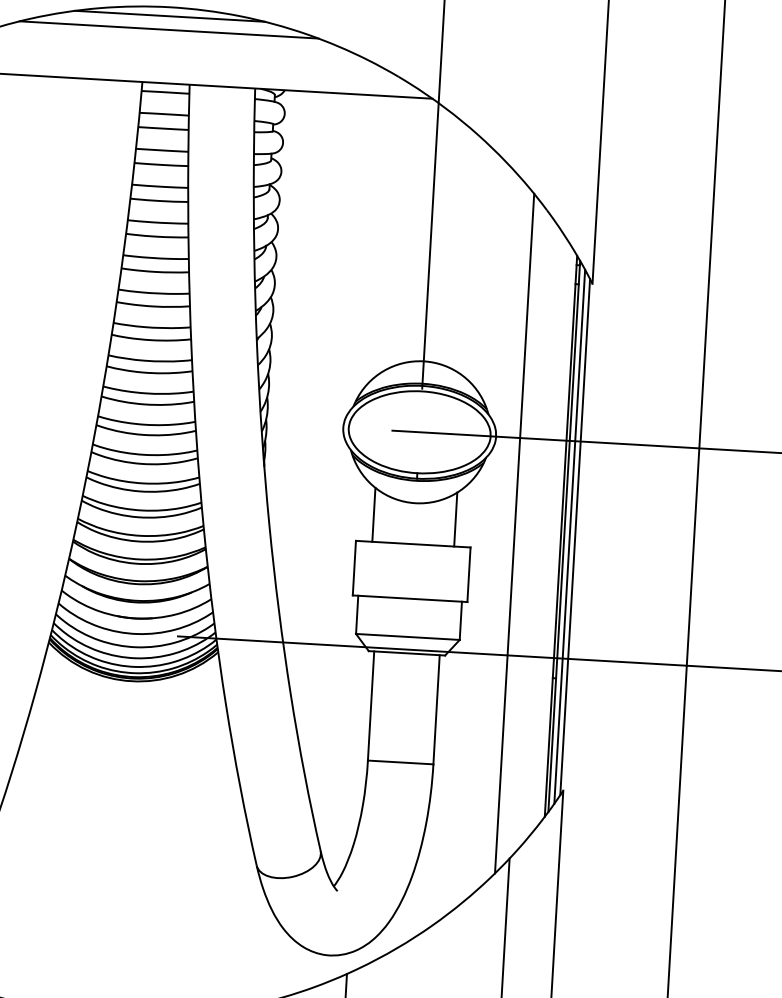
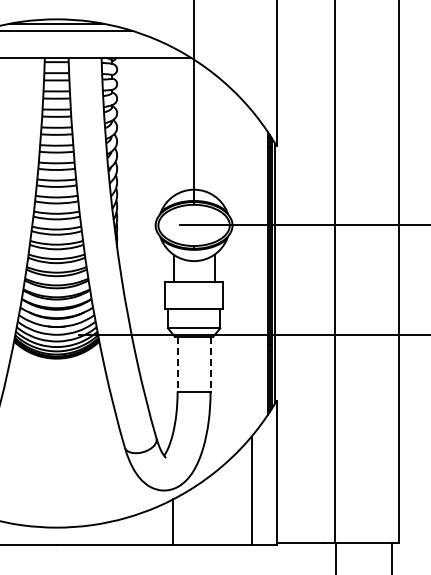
line: (514, 533) -> (244, 273), removed
line: (370, 706) -> (177, 364), solid -> dashed
line: (436, 710) -> (210, 364), solid -> dashed

